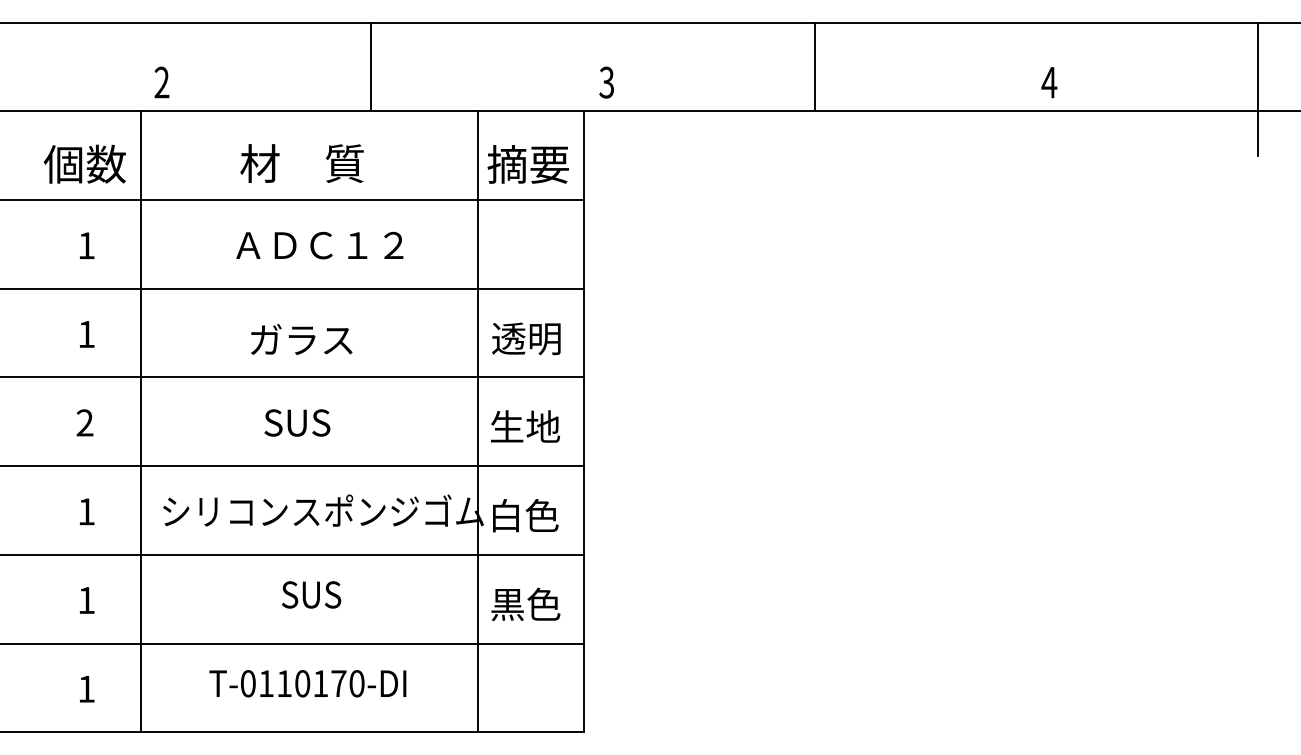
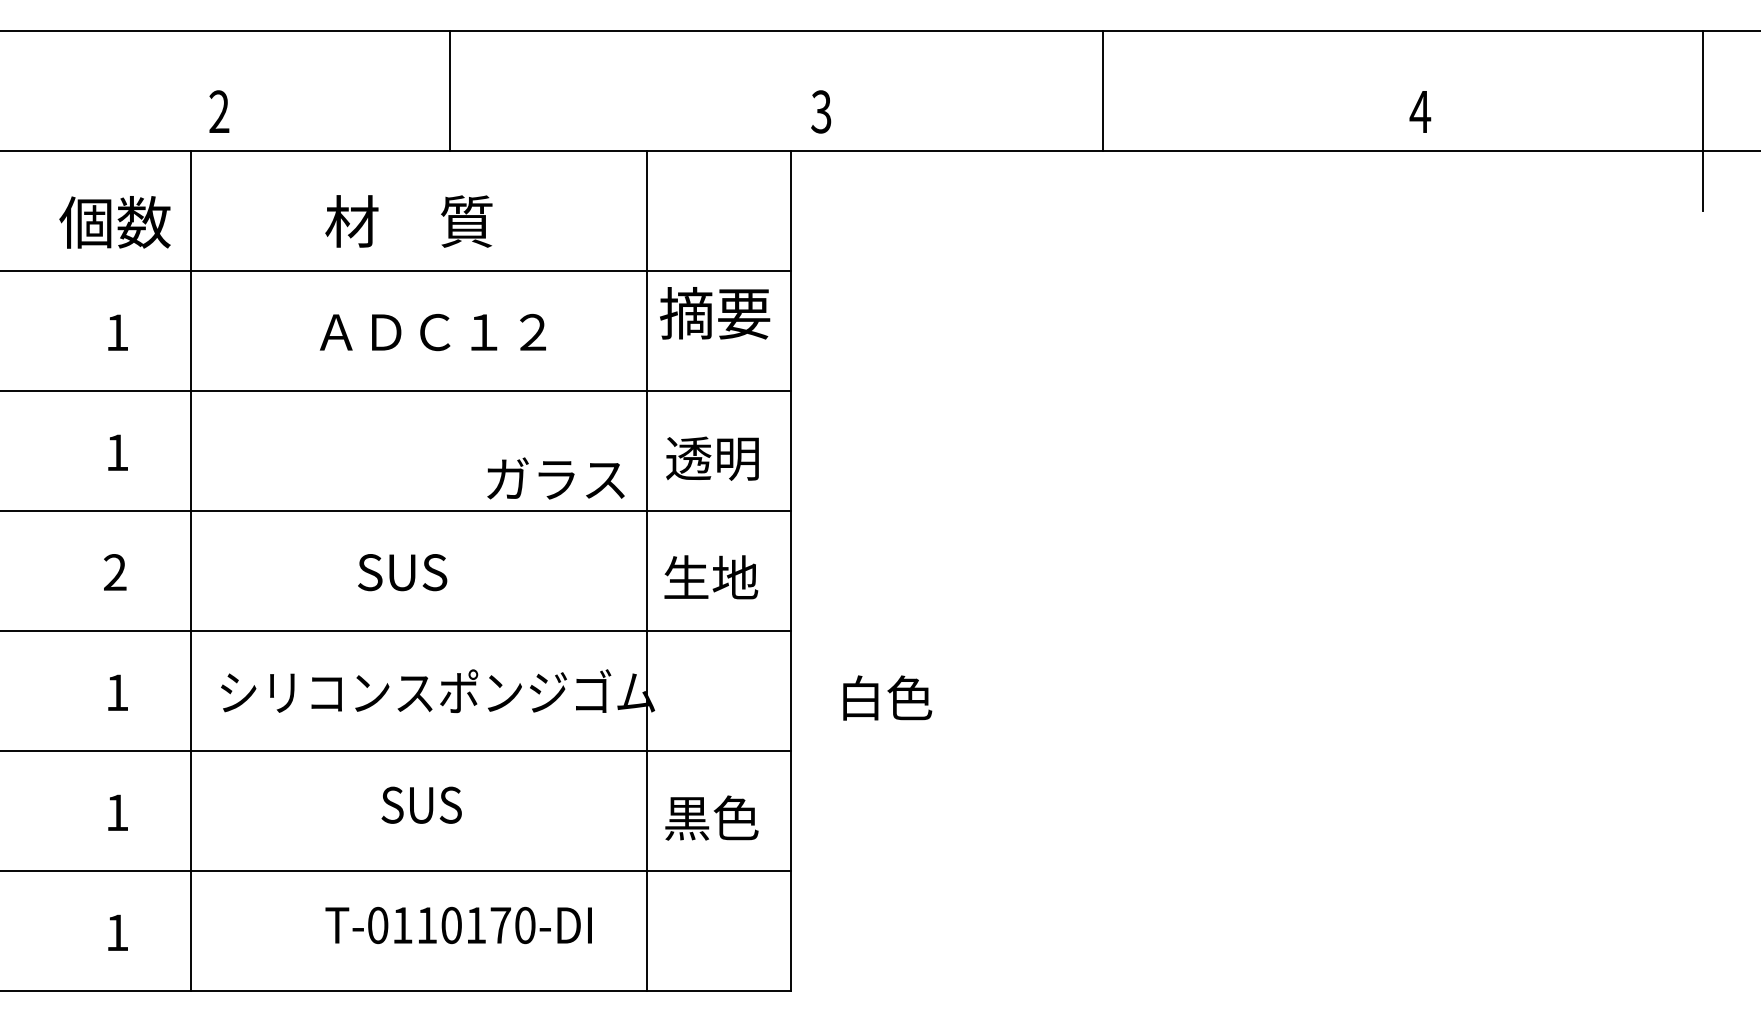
line: (371, 66) -> (450, 90), moved
text: (527, 164) -> (714, 313), moved
text: (301, 339) -> (555, 478), moved
text: (525, 515) -> (887, 697), moved
text: (307, 683) -> (458, 925), moved

